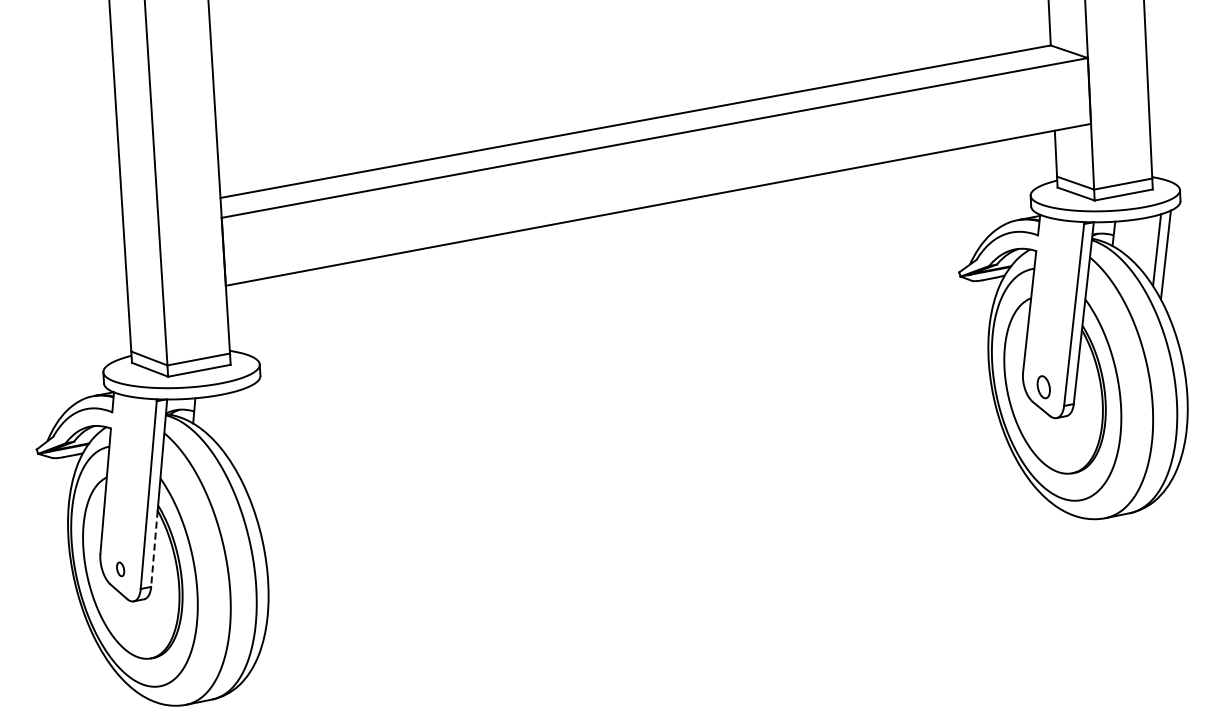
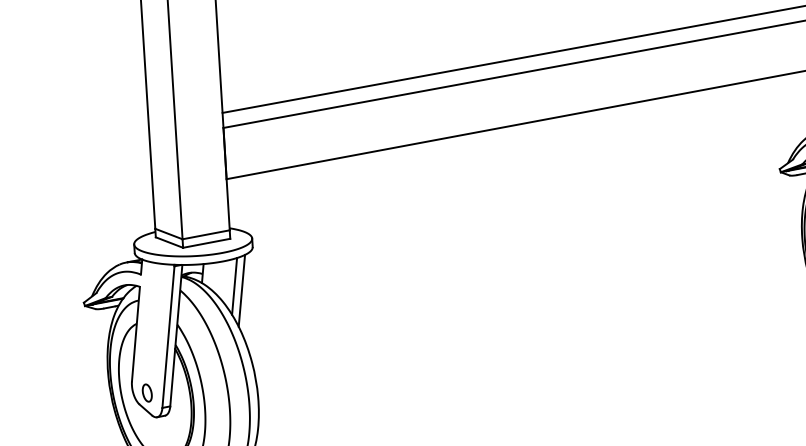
line: (236, 427) -> (234, 286), added
line: (245, 433) -> (241, 290), added
line: (154, 549) -> (172, 378), dashed -> solid
part: (120, 569) -> (147, 393), size x1.67

